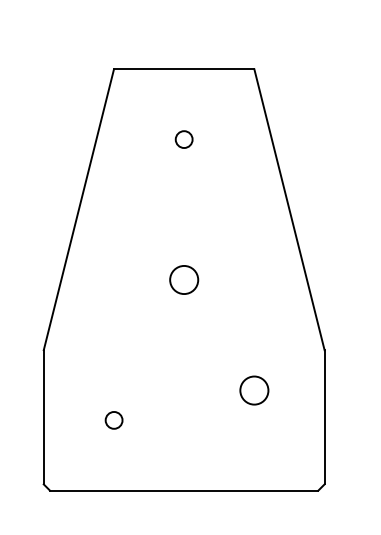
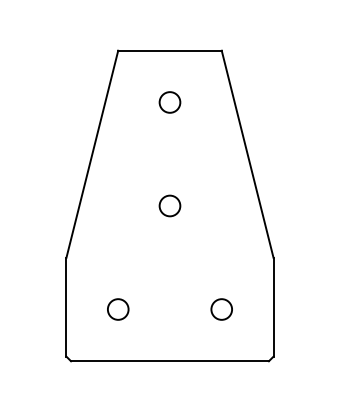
circle: (183, 139) -> (169, 102), size x1.67
circle: (254, 390) -> (221, 309), moved
circle: (114, 420) -> (118, 309), size x1.67

